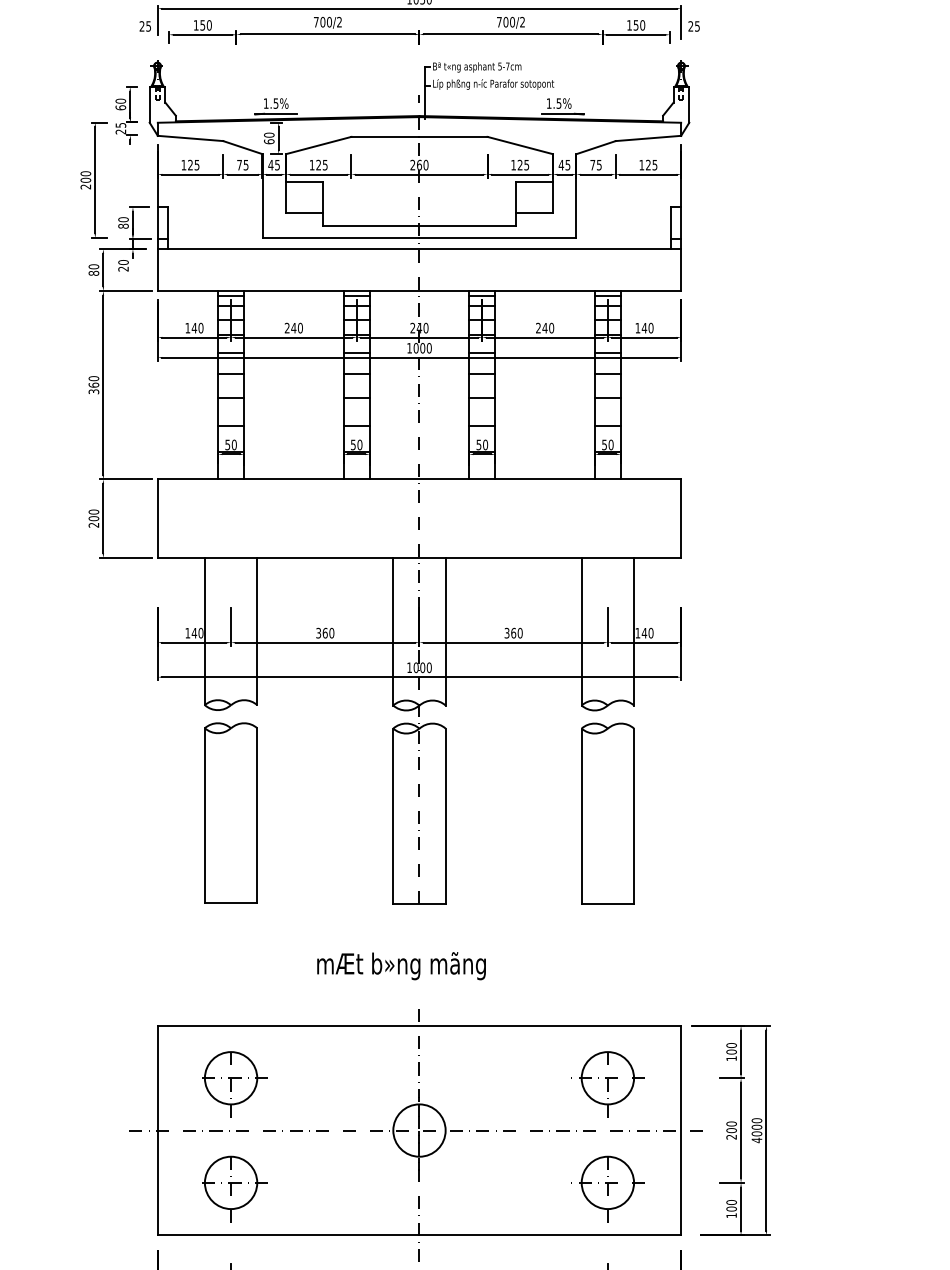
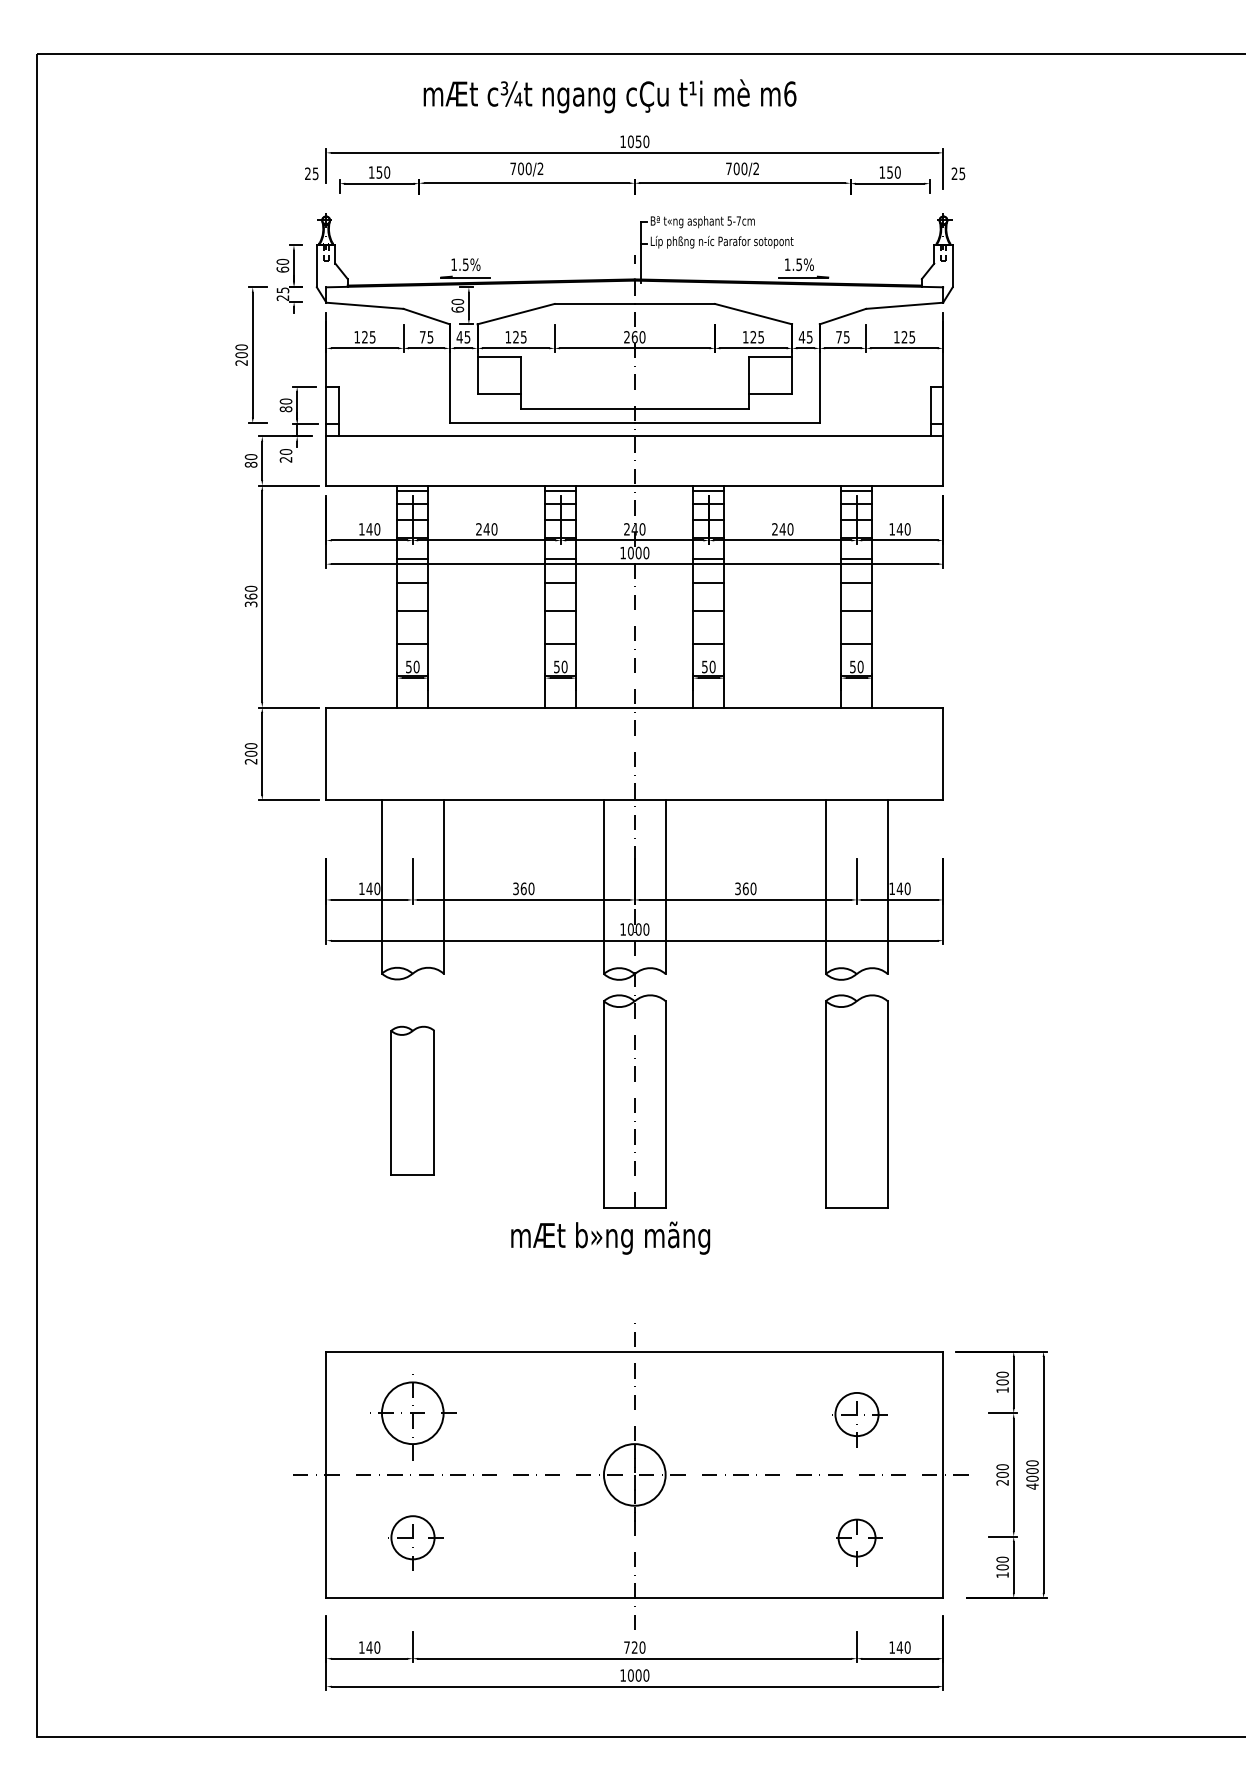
part: (230, 812) -> (412, 1100), size x0.7
text: (401, 965) -> (610, 1237), moved
part: (608, 1081) -> (857, 1417), size x0.7
part: (231, 1186) -> (413, 1540), size x0.7
part: (608, 1186) -> (857, 1540), size x0.6

